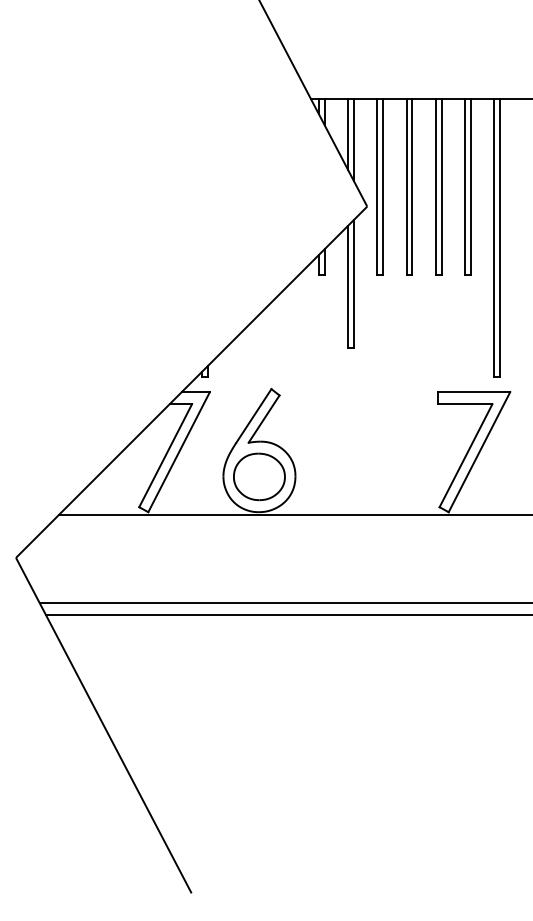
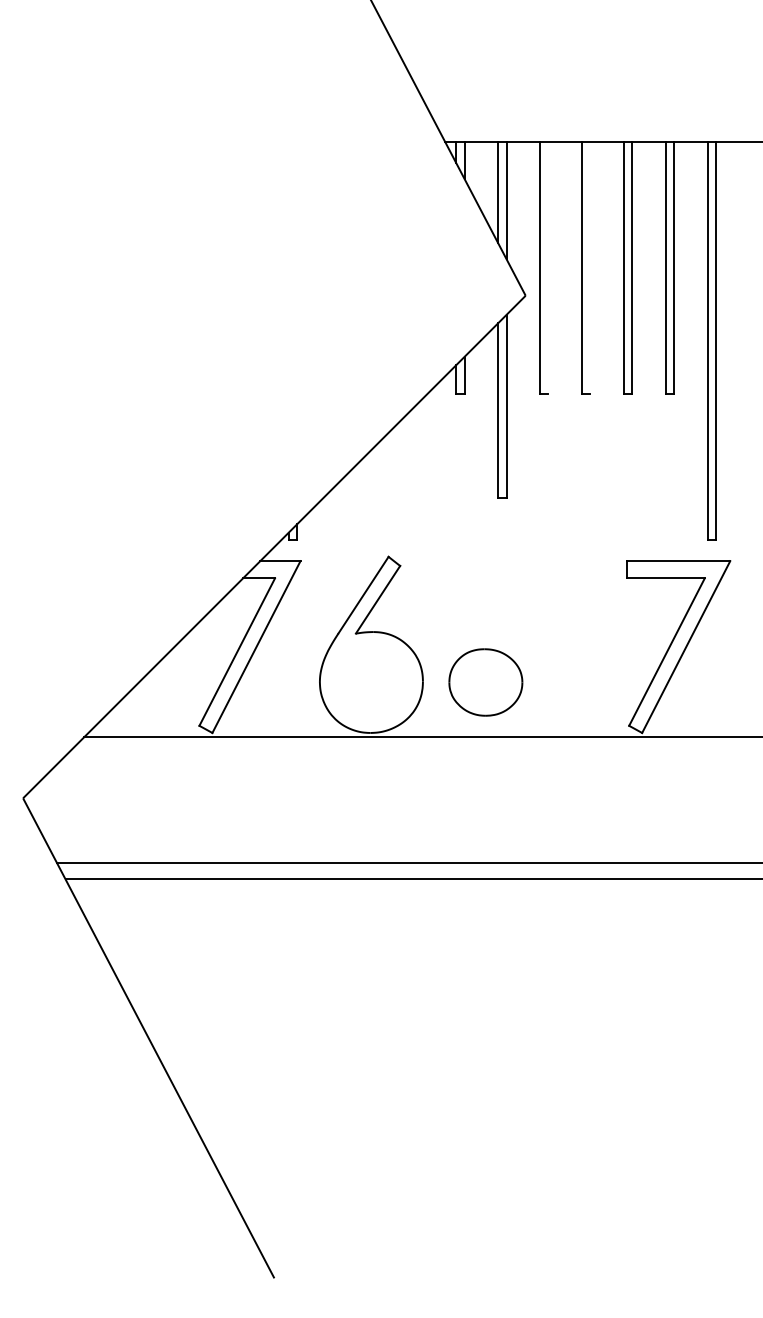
line: (383, 187) -> (548, 268), removed
line: (412, 187) -> (590, 268), removed
part: (259, 476) -> (485, 681), moved

